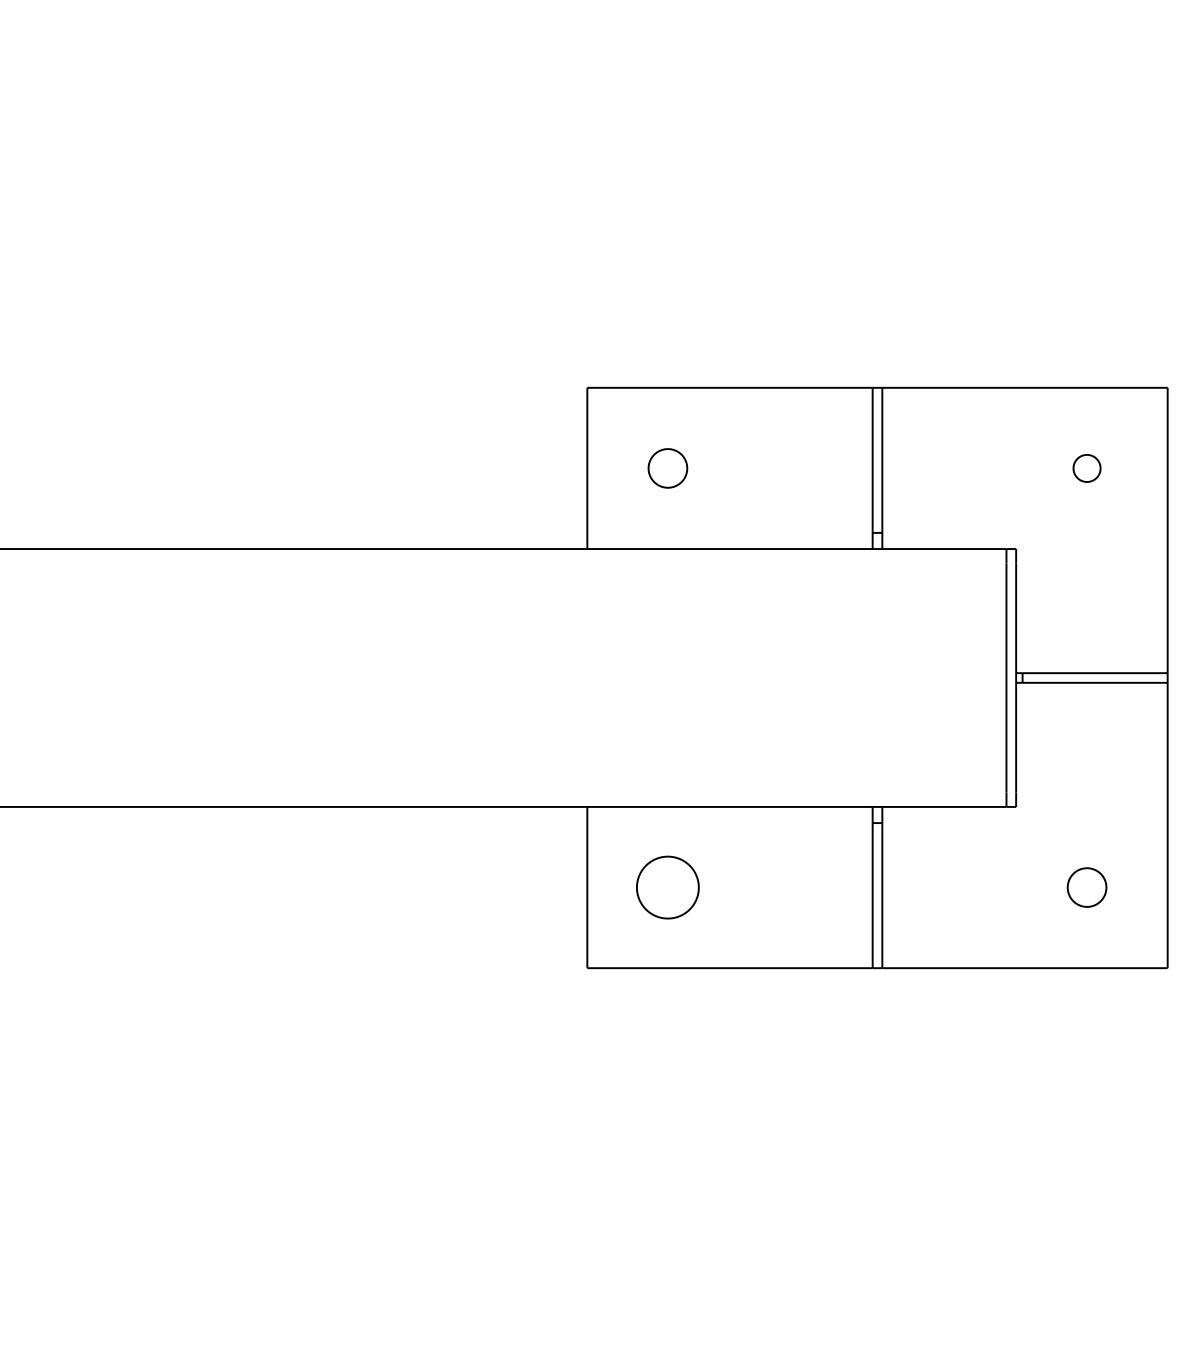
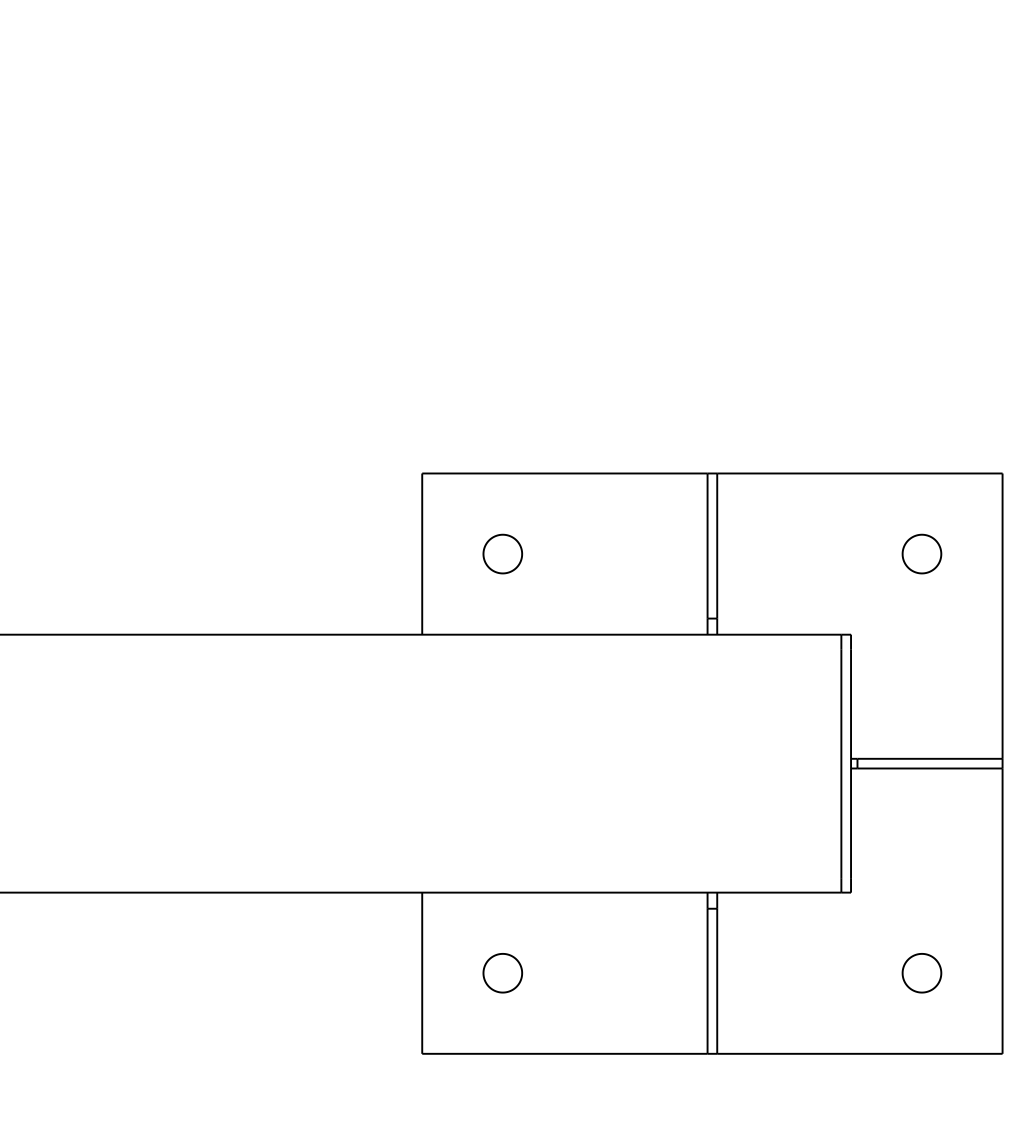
part: (1086, 468) -> (921, 554), size x1.43
part: (667, 887) -> (502, 973), size x0.62

